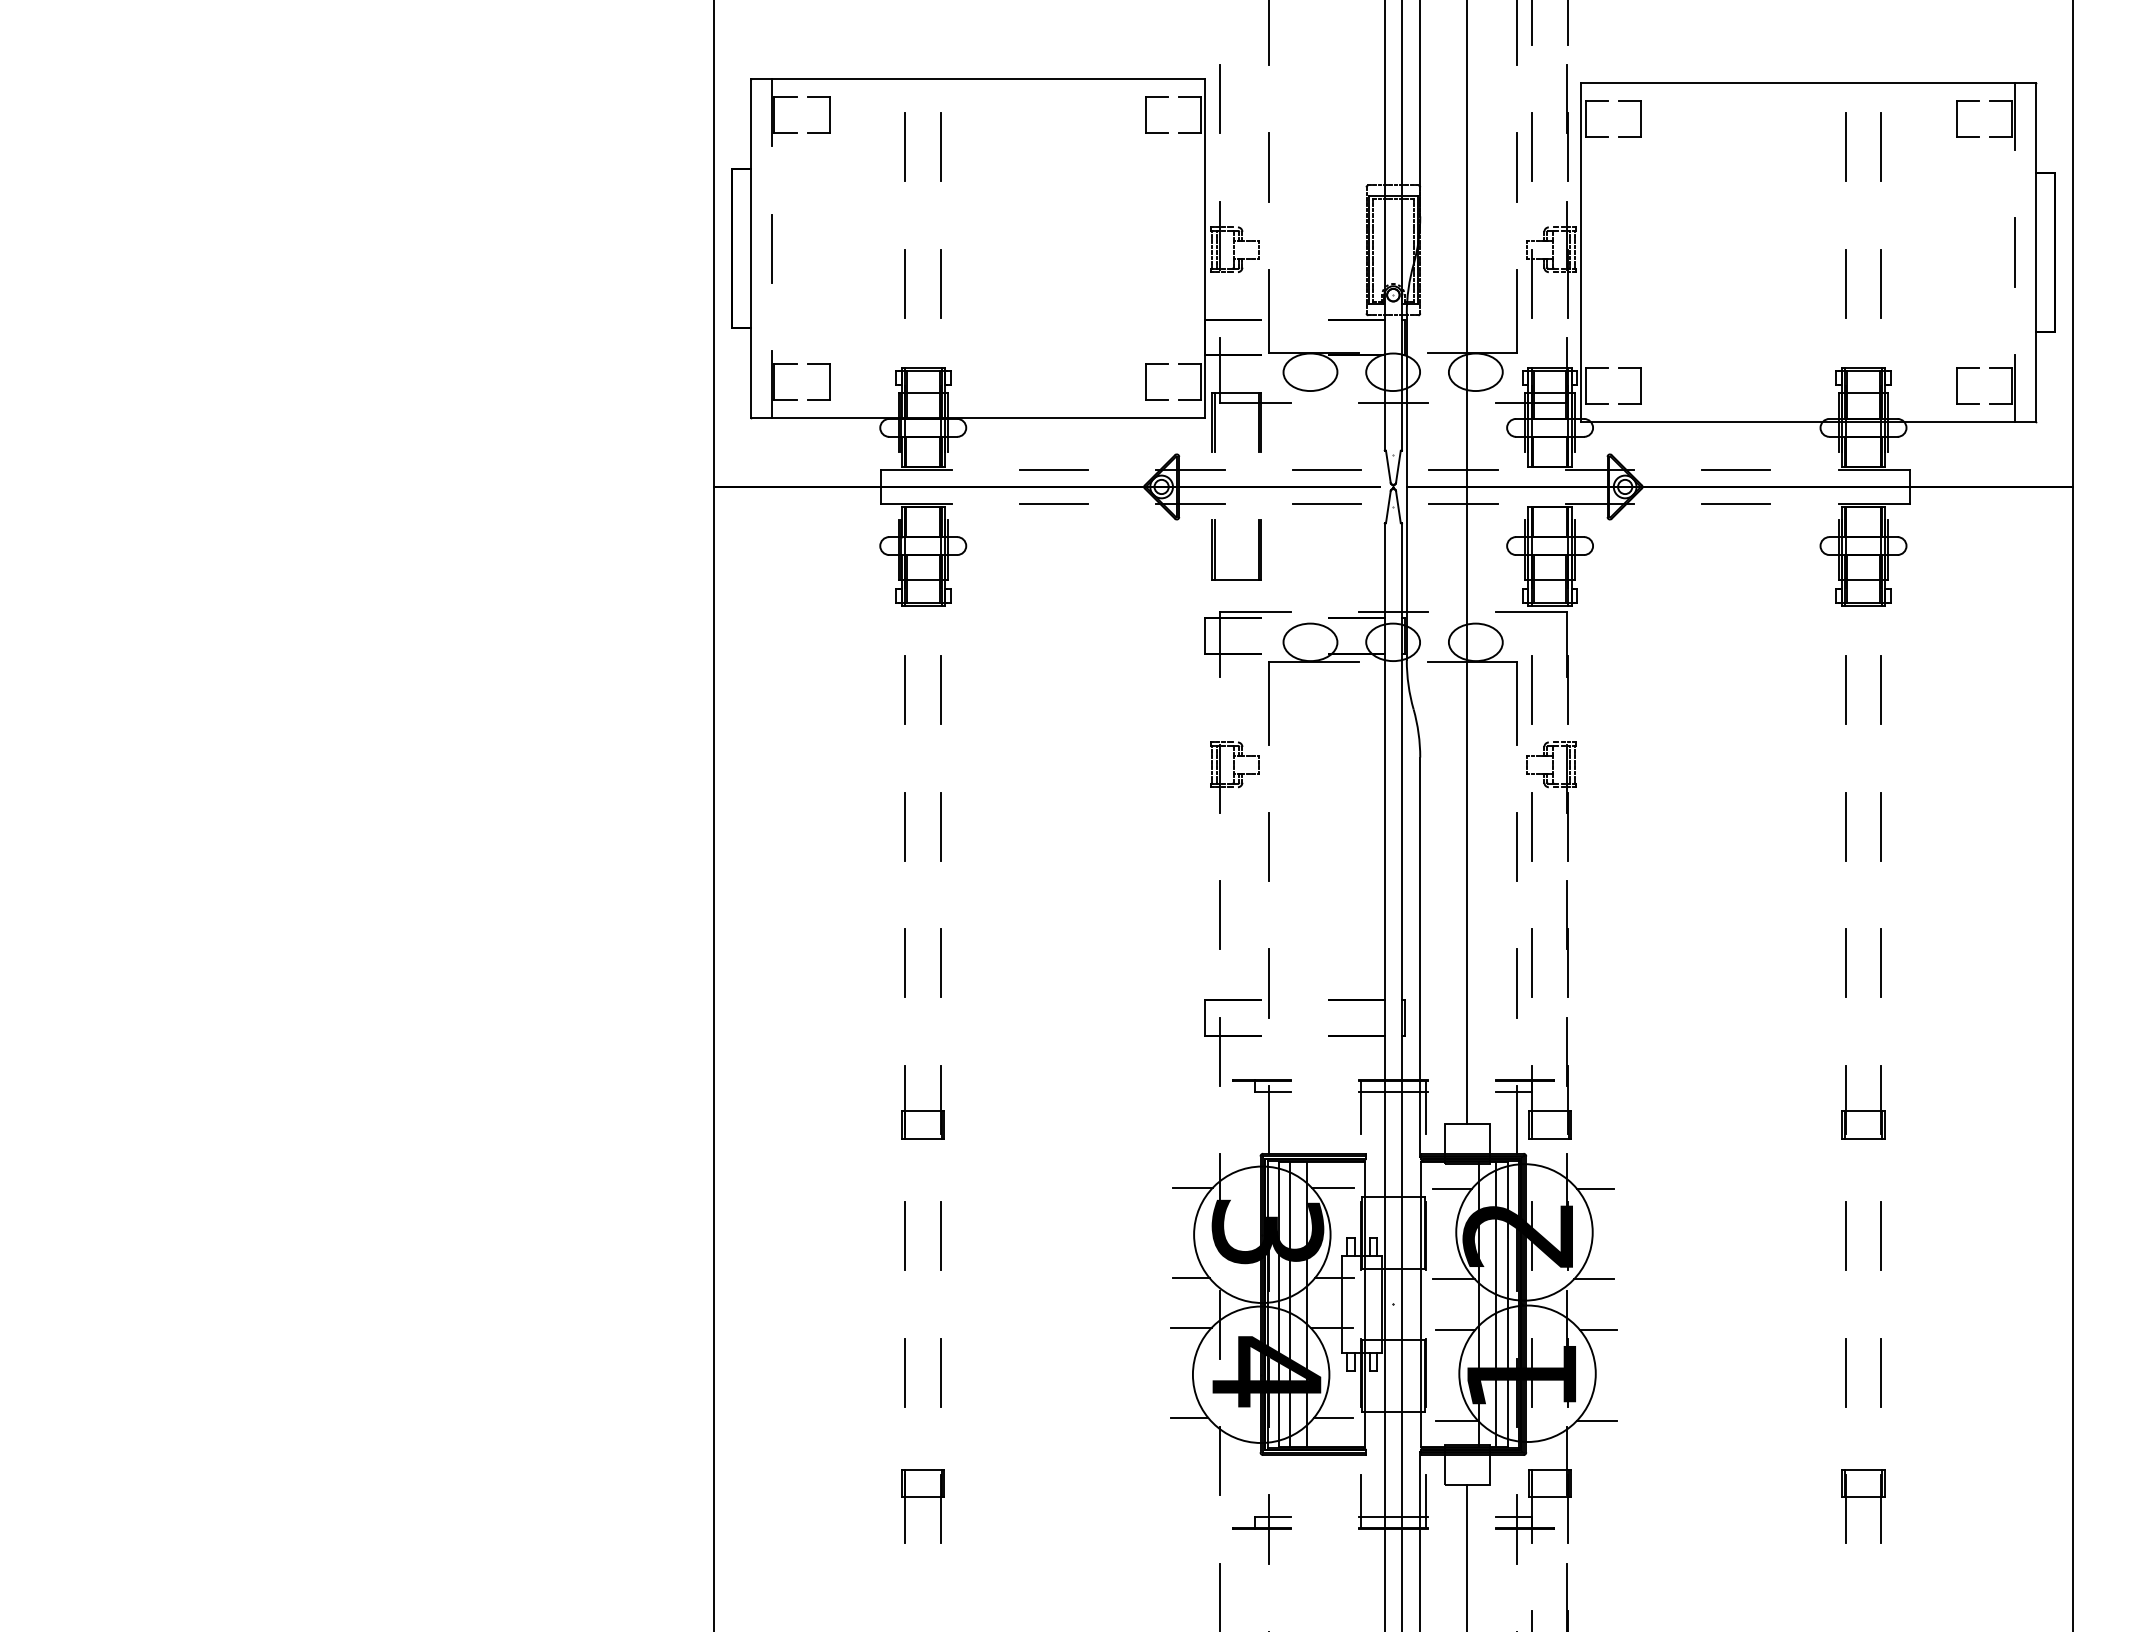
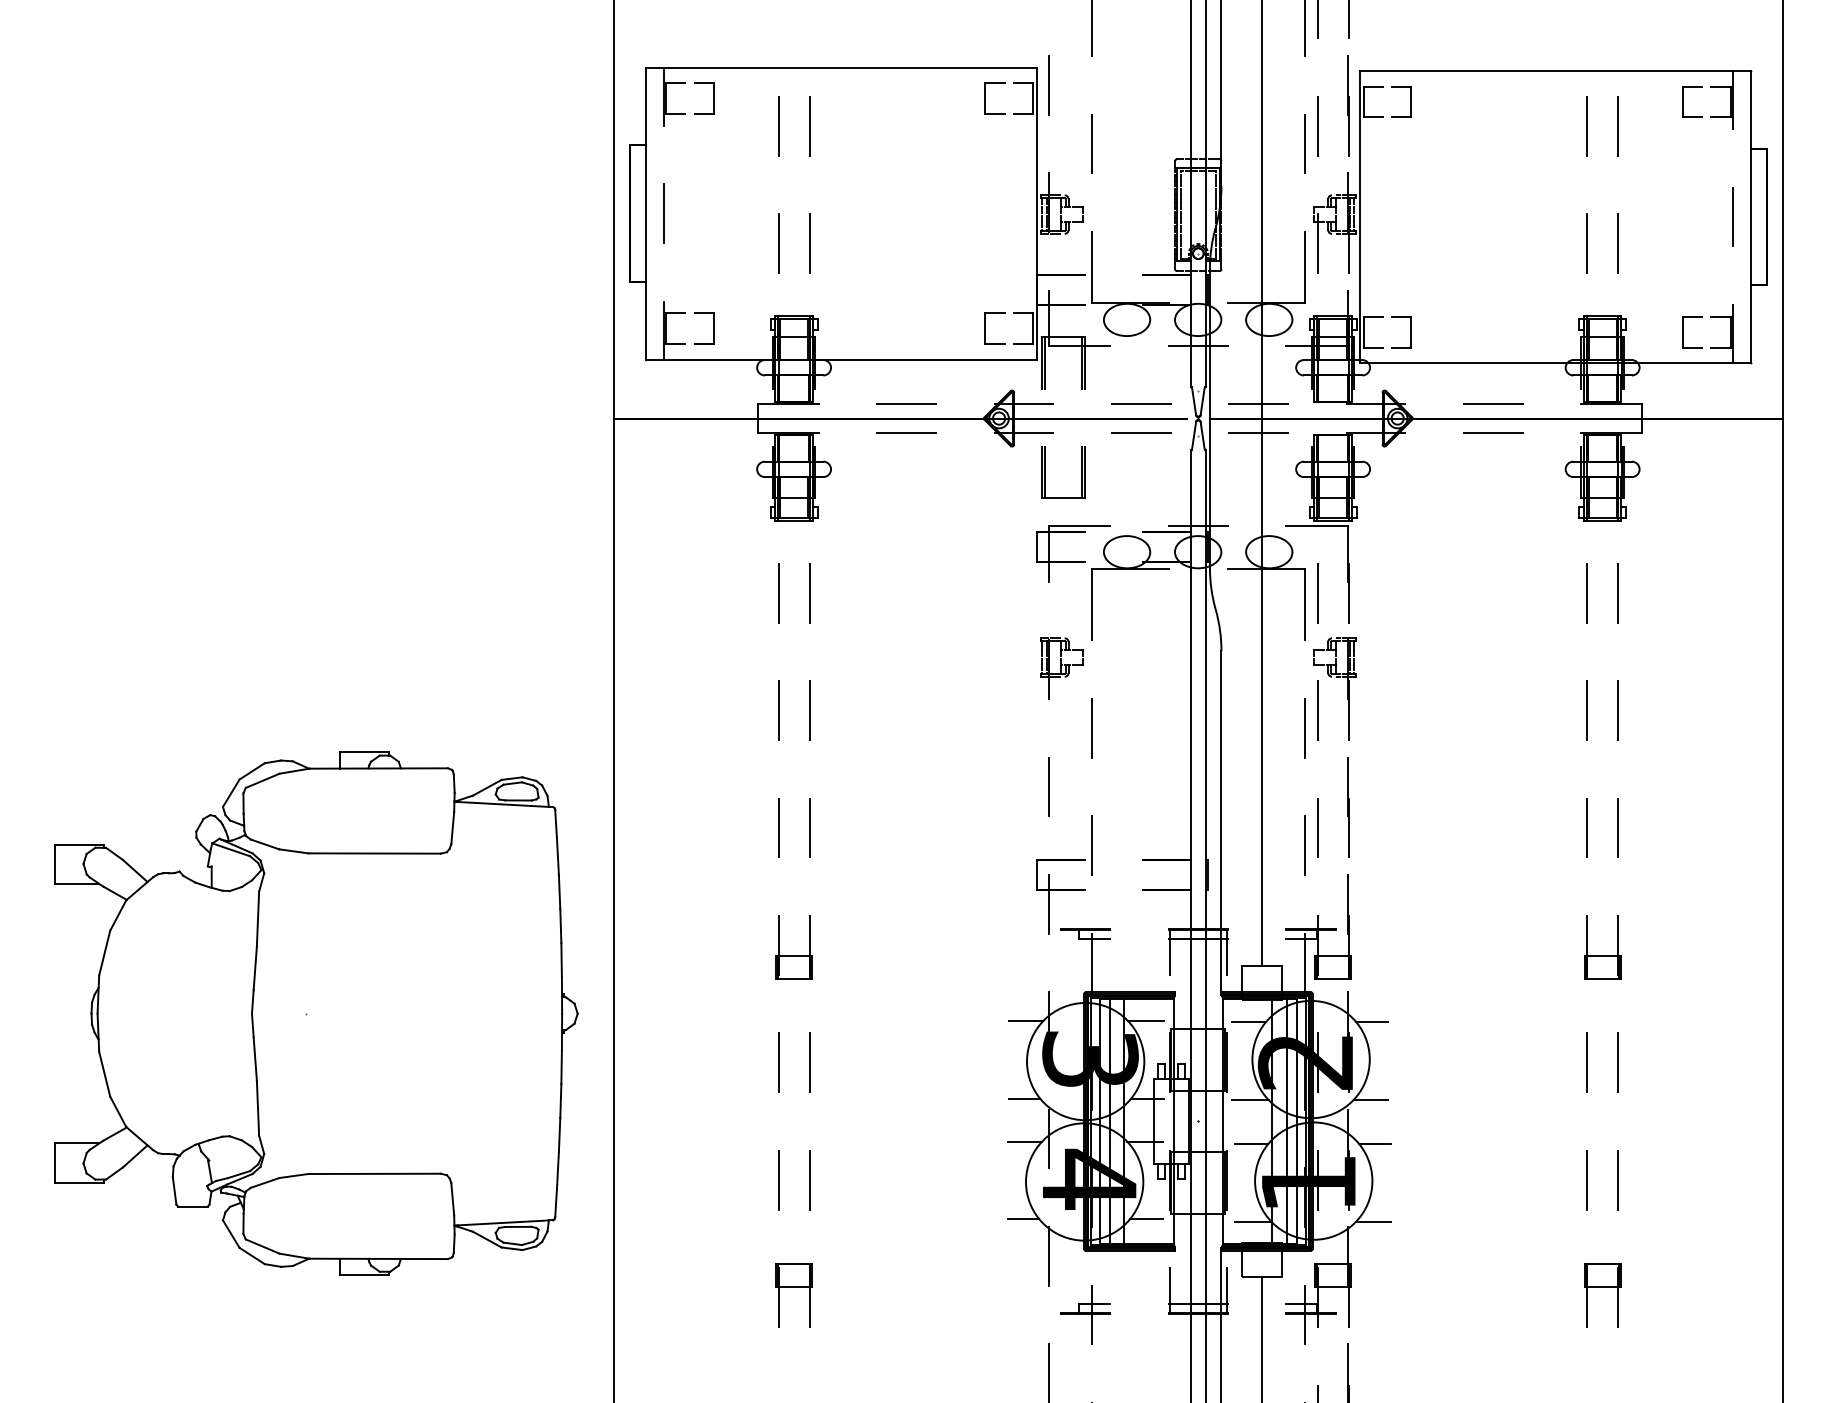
part: (367, 1178) -> (316, 1013), added

